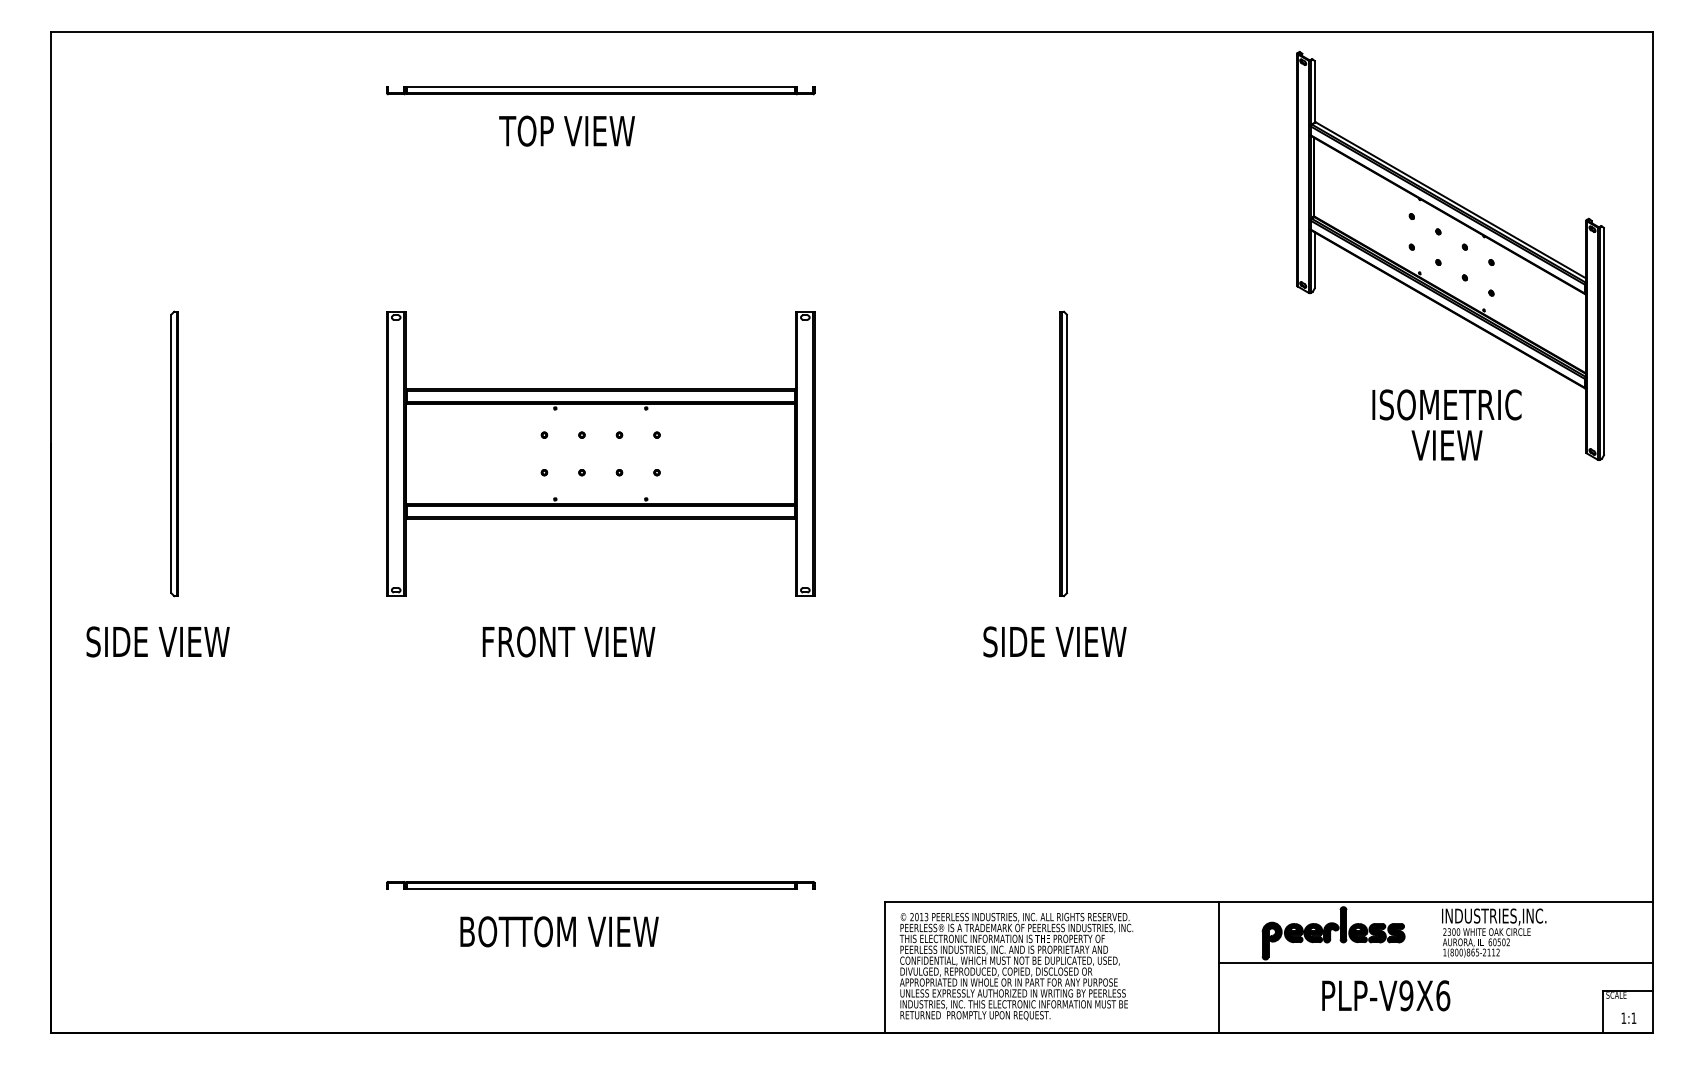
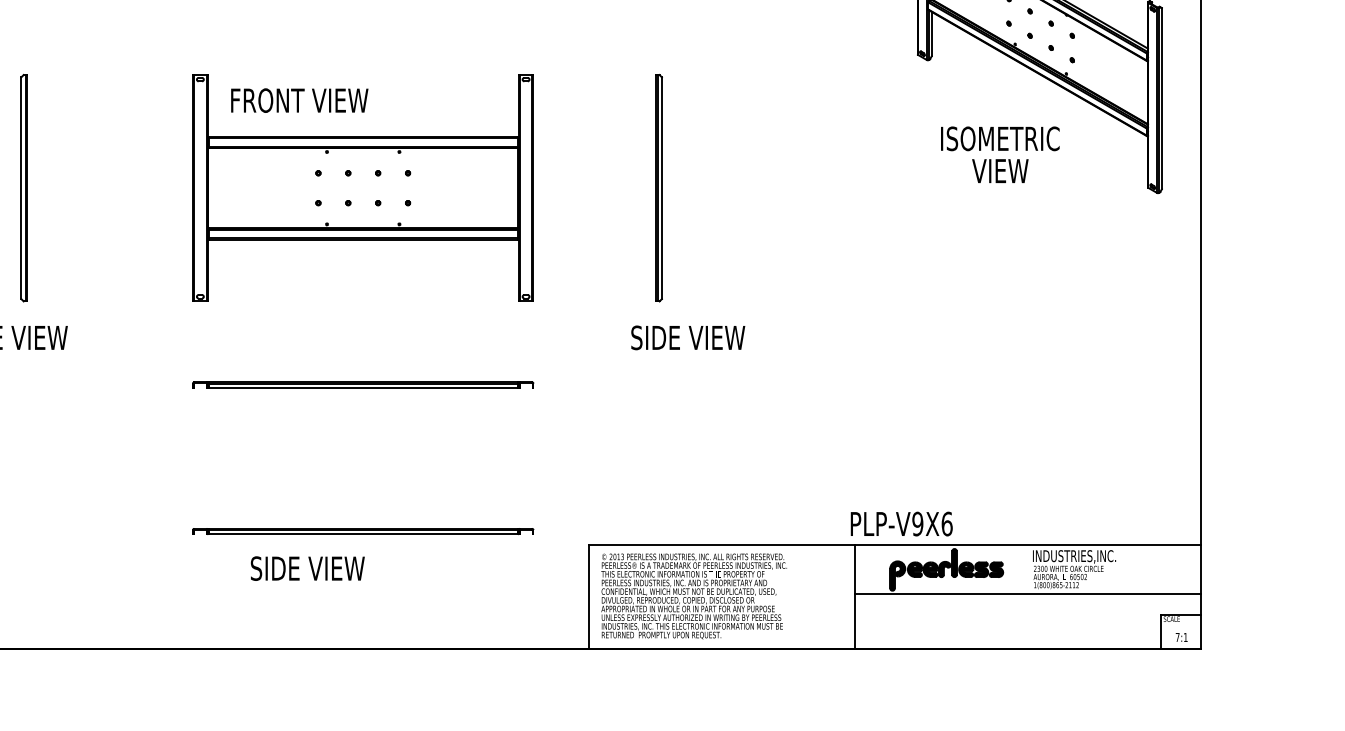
text: (1446, 424) -> (999, 154), moved
part: (1063, 453) -> (659, 187), moved
text: (568, 641) -> (299, 100), moved
text: (1054, 641) -> (687, 337), moved
part: (600, 701) -> (363, 385), added
text: (558, 931) -> (329, 568), BOTTOM VIEW -> SIDE VIEW
text: (1386, 995) -> (901, 523), moved
text: (1623, 1017) -> (1177, 636), 1:1 -> 7:1

